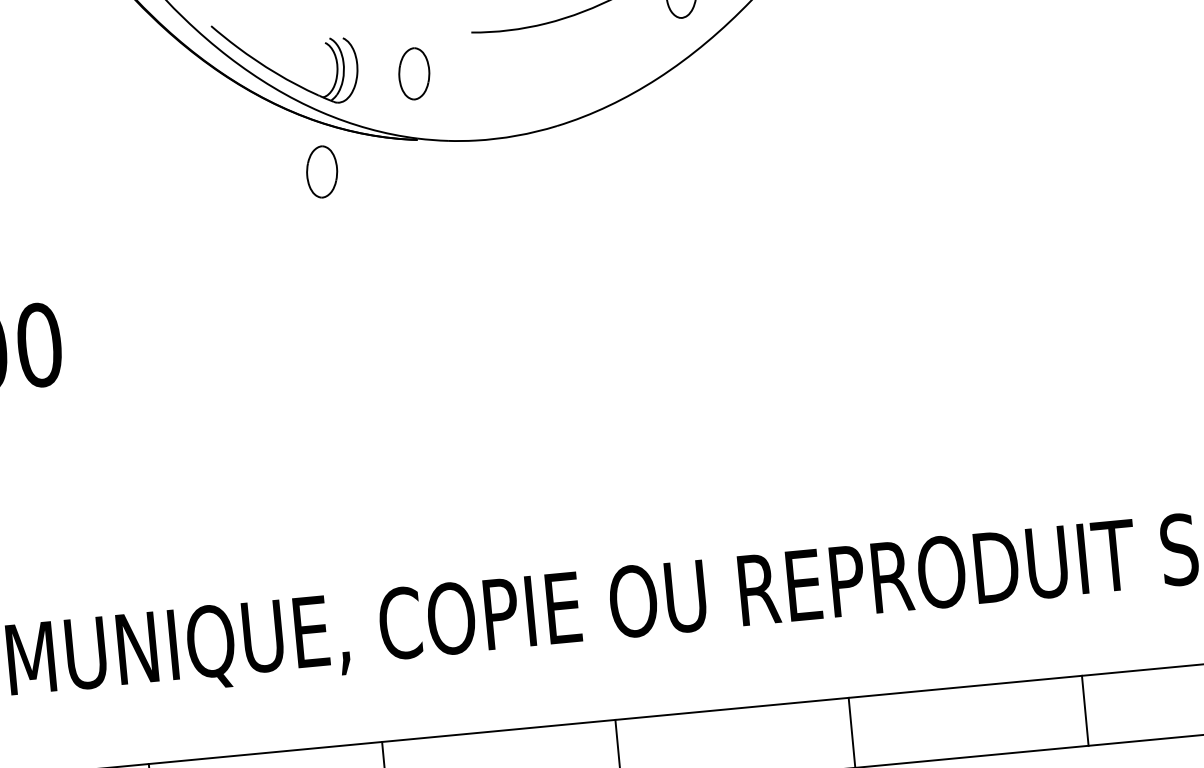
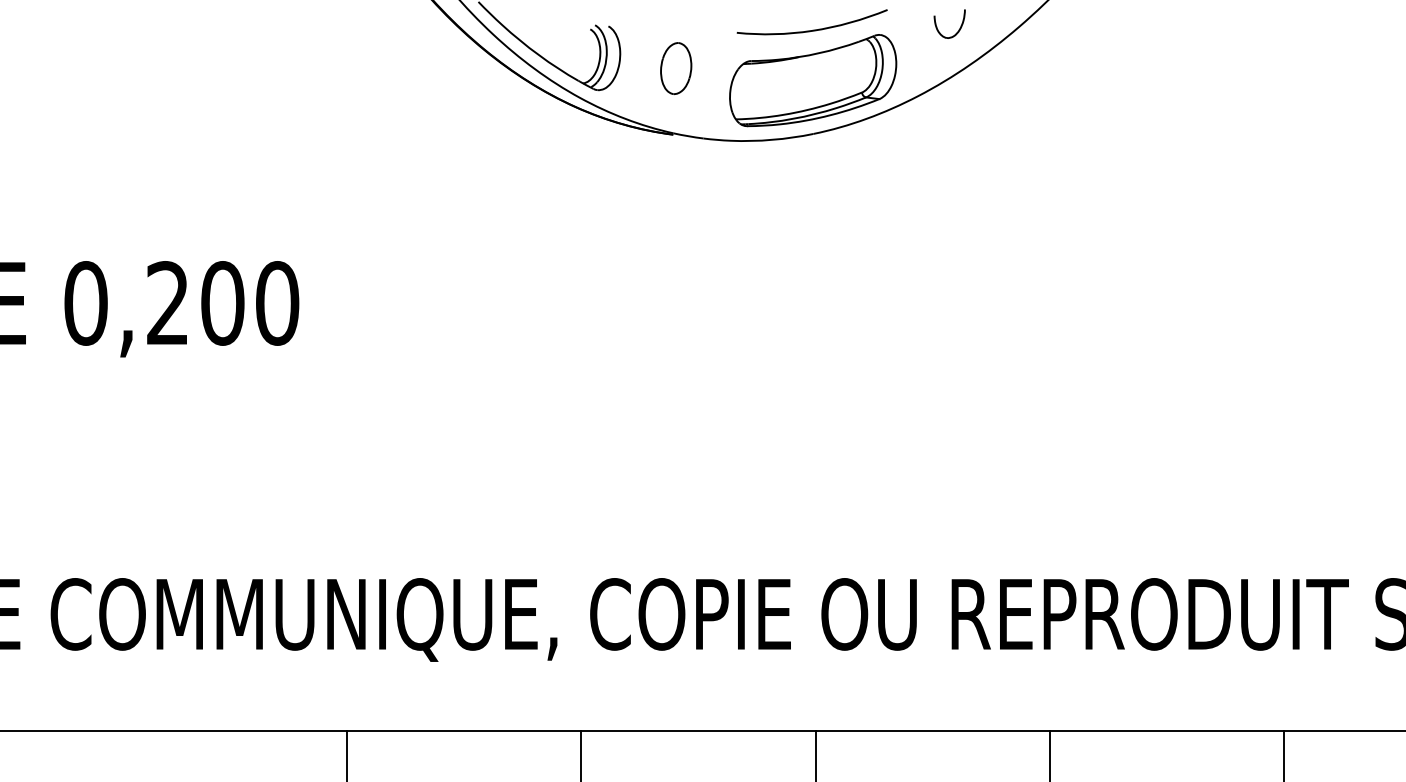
part: (552, 72) -> (813, 80), added
part: (322, 171) -> (575, 157), removed

